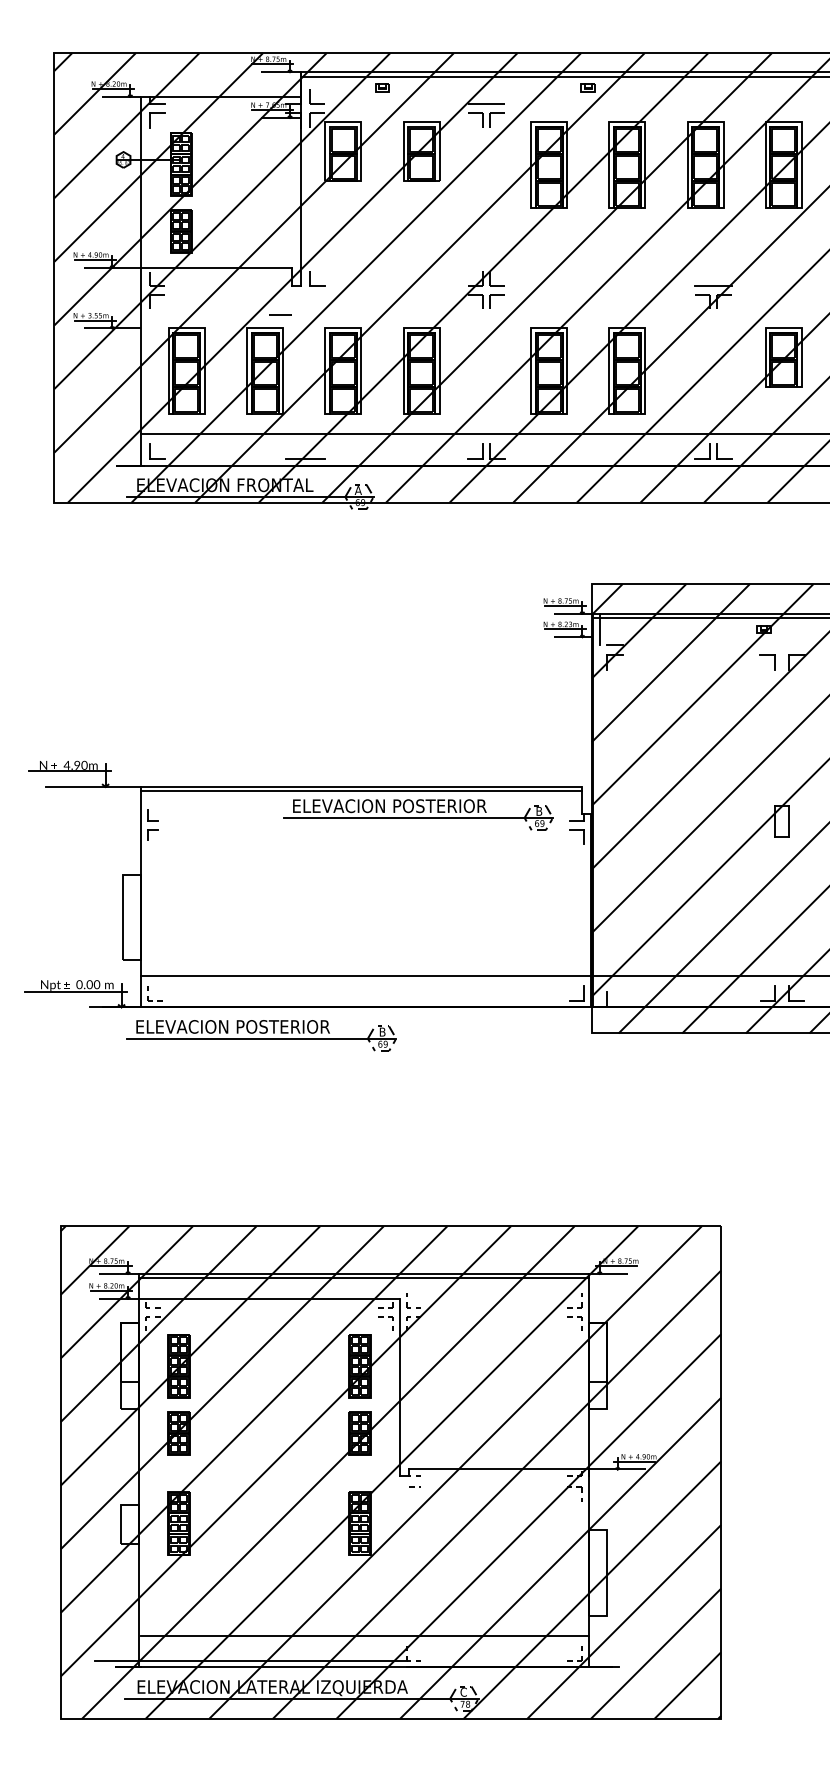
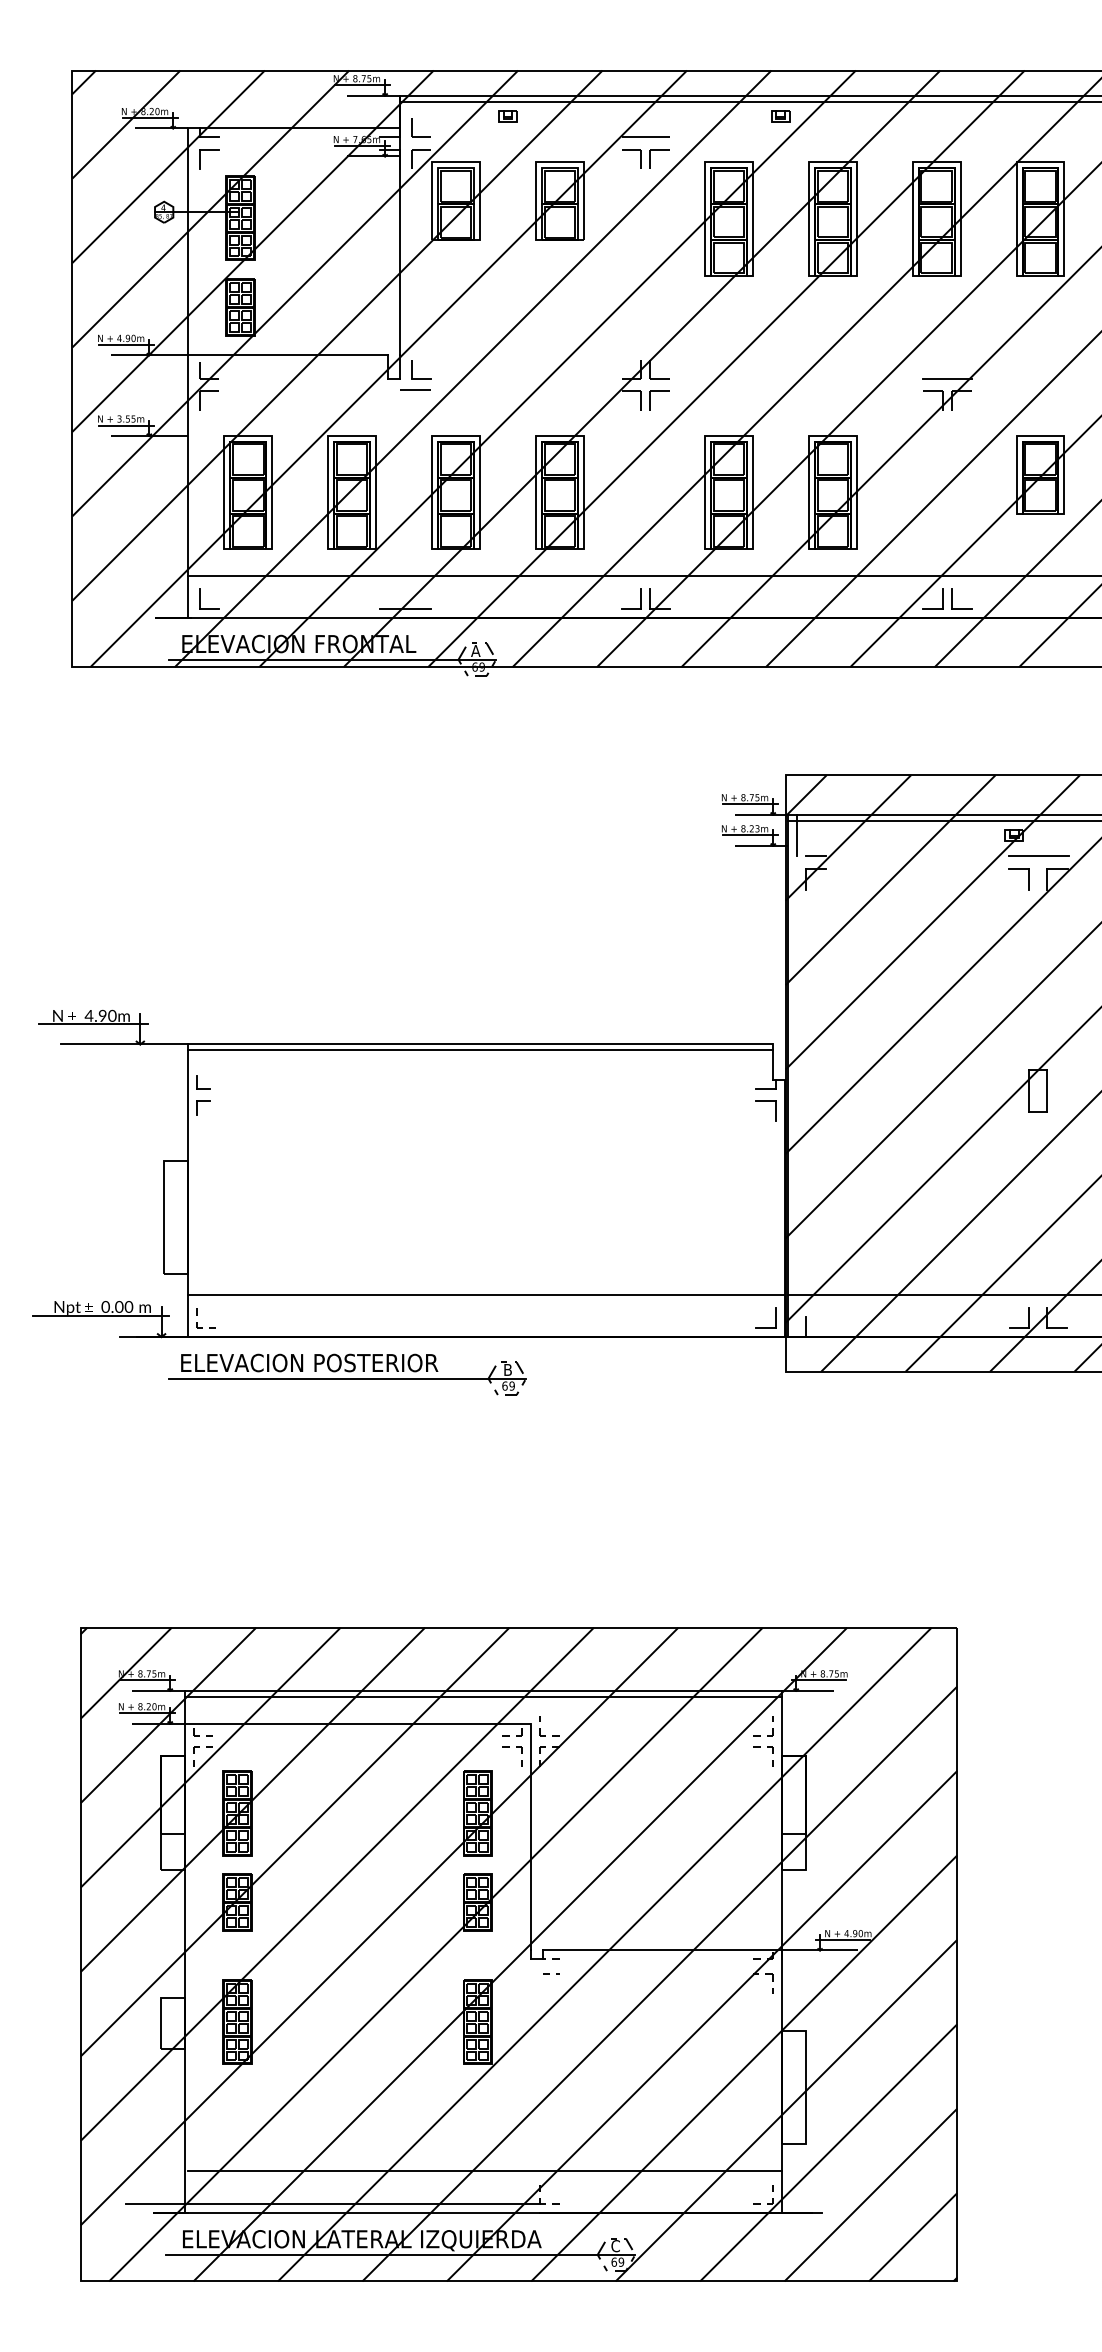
line: (280, 314) -> (415, 389), moved
line: (782, 645) -> (1038, 856), added
part: (418, 814) -> (555, 1081), removed
text: (465, 1703) -> (617, 2261), 78 -> 69

